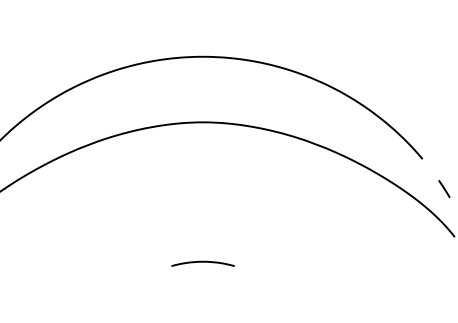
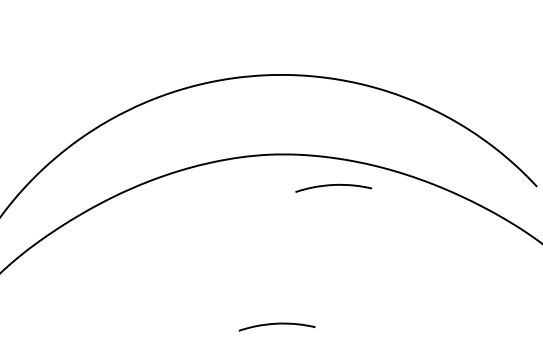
curve: (254, 150) -> (332, 185), added

